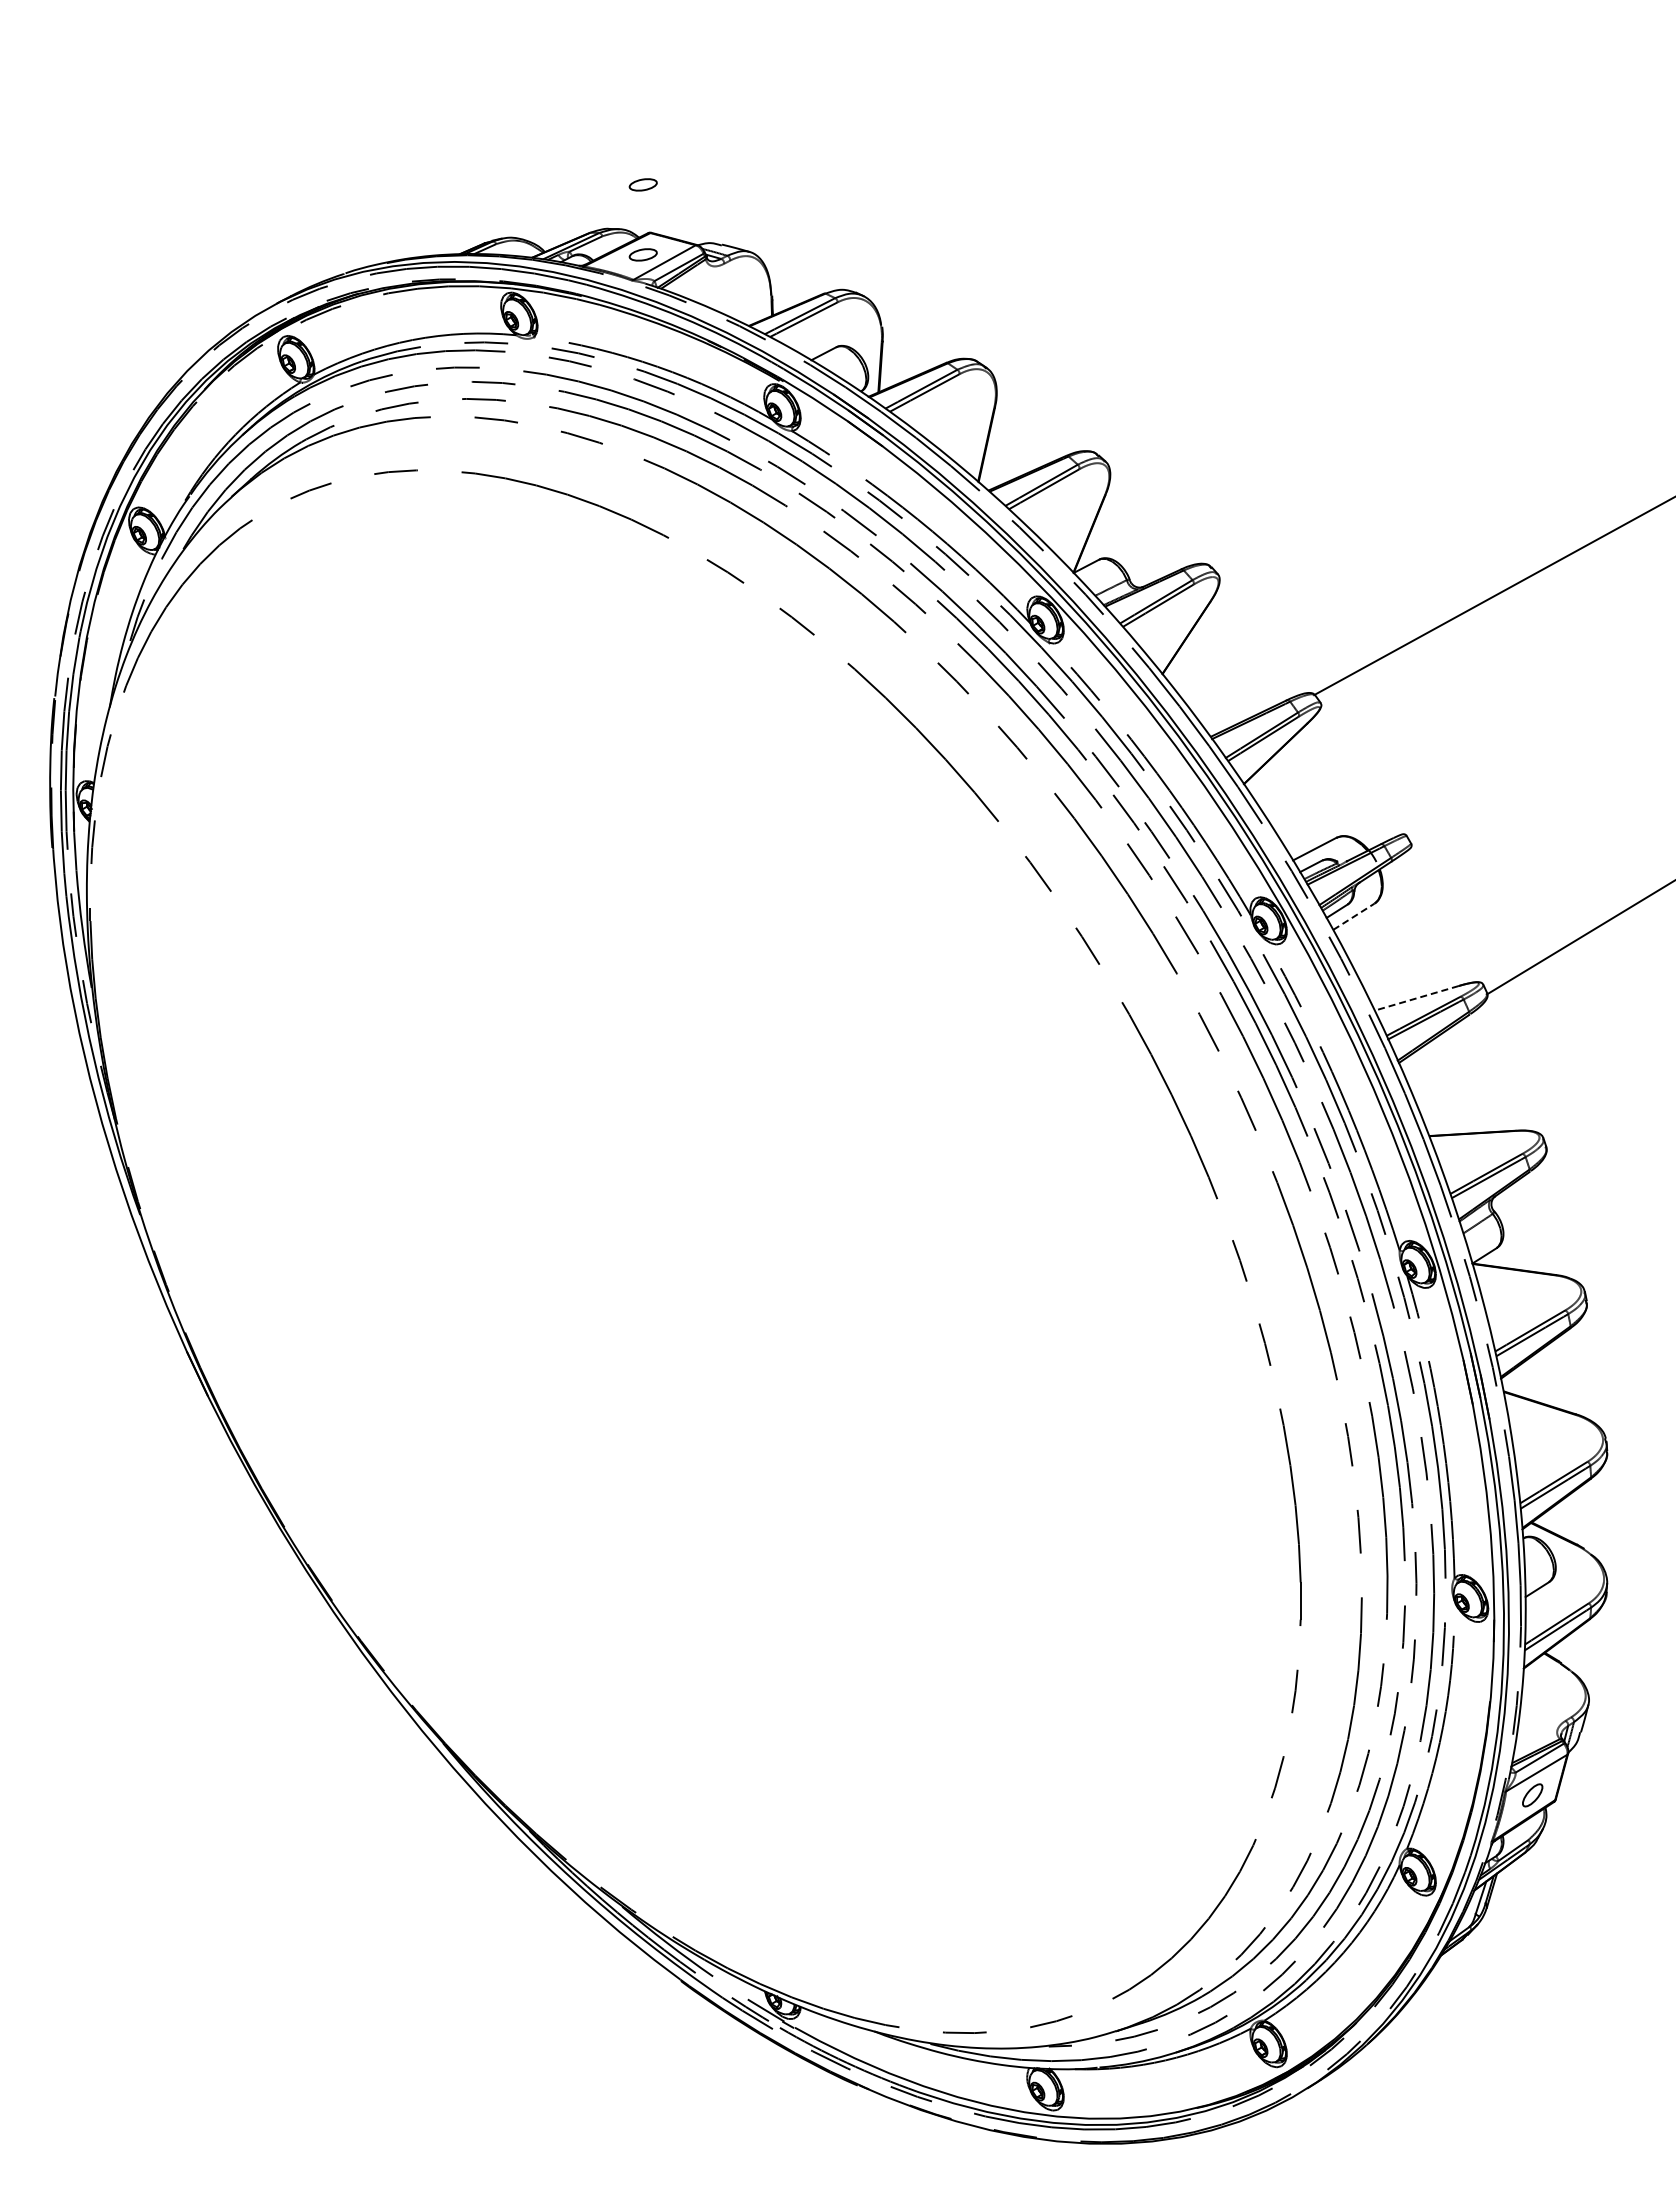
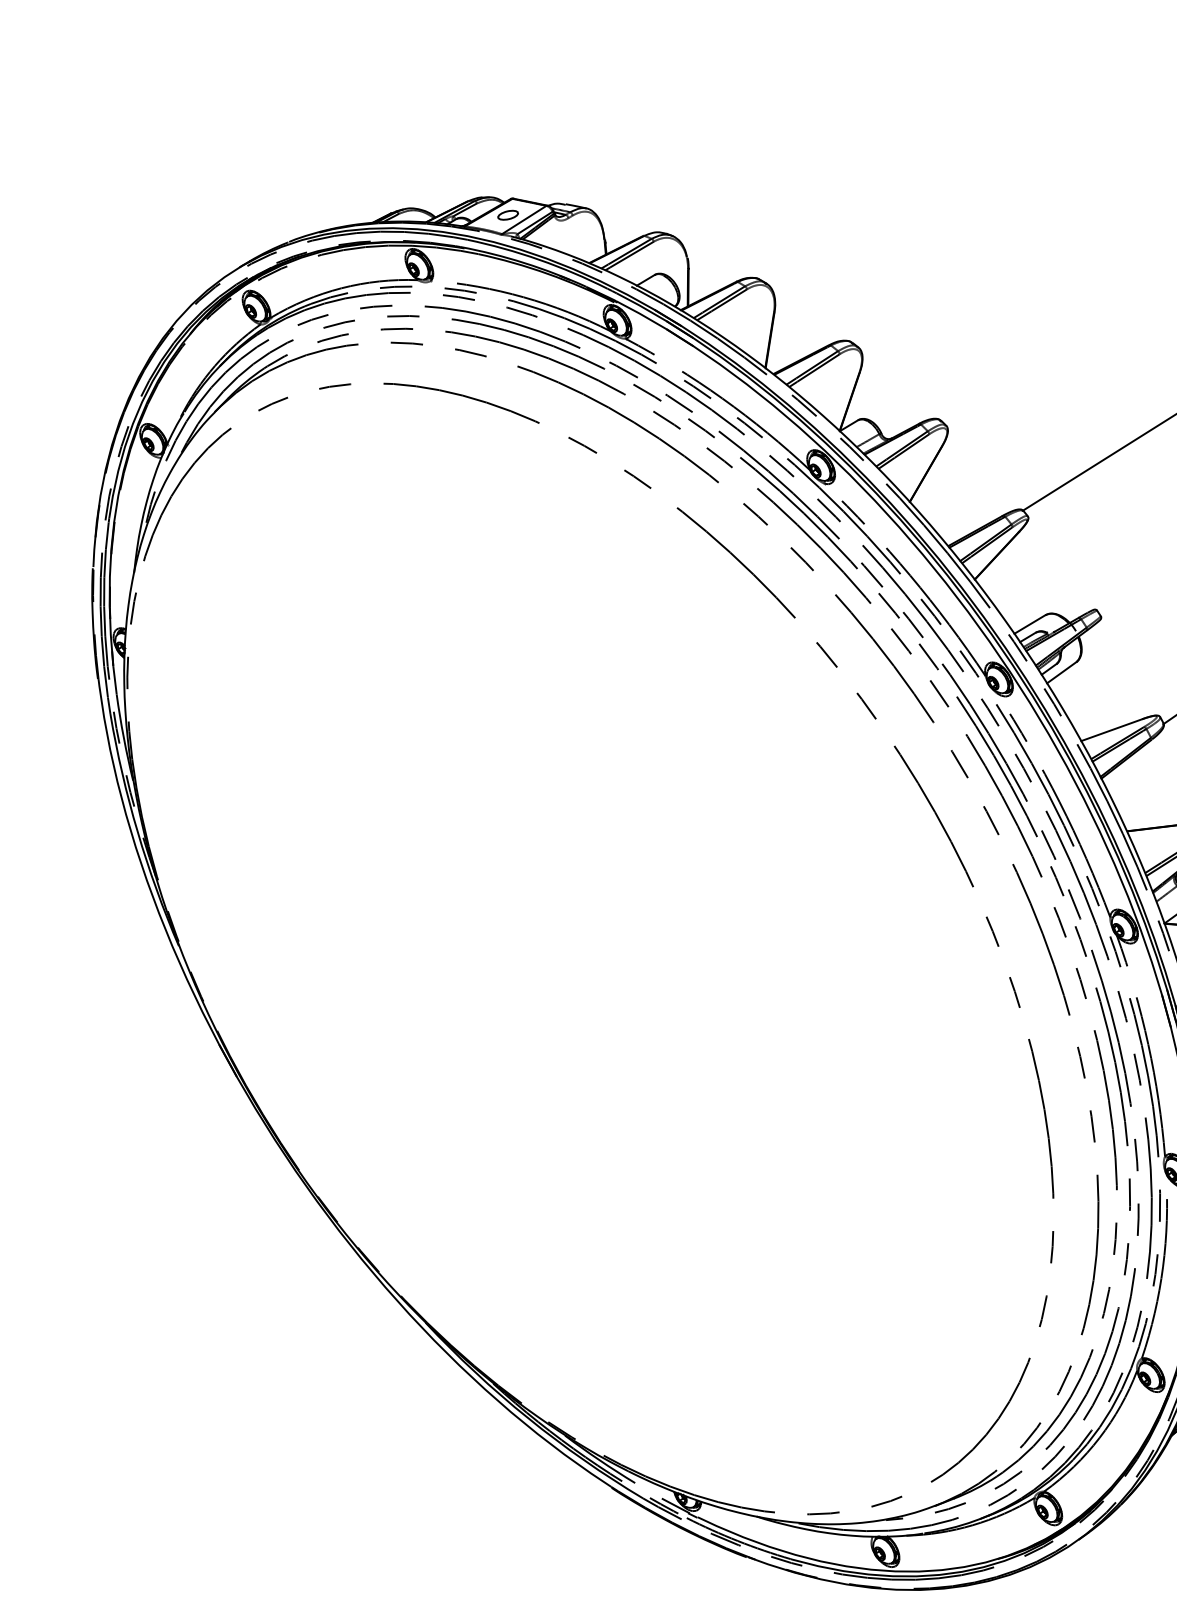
part: (642, 184) -> (504, 163), removed
line: (1354, 916) -> (1062, 672), dashed -> solid
line: (1416, 998) -> (1111, 730), dashed -> solid

